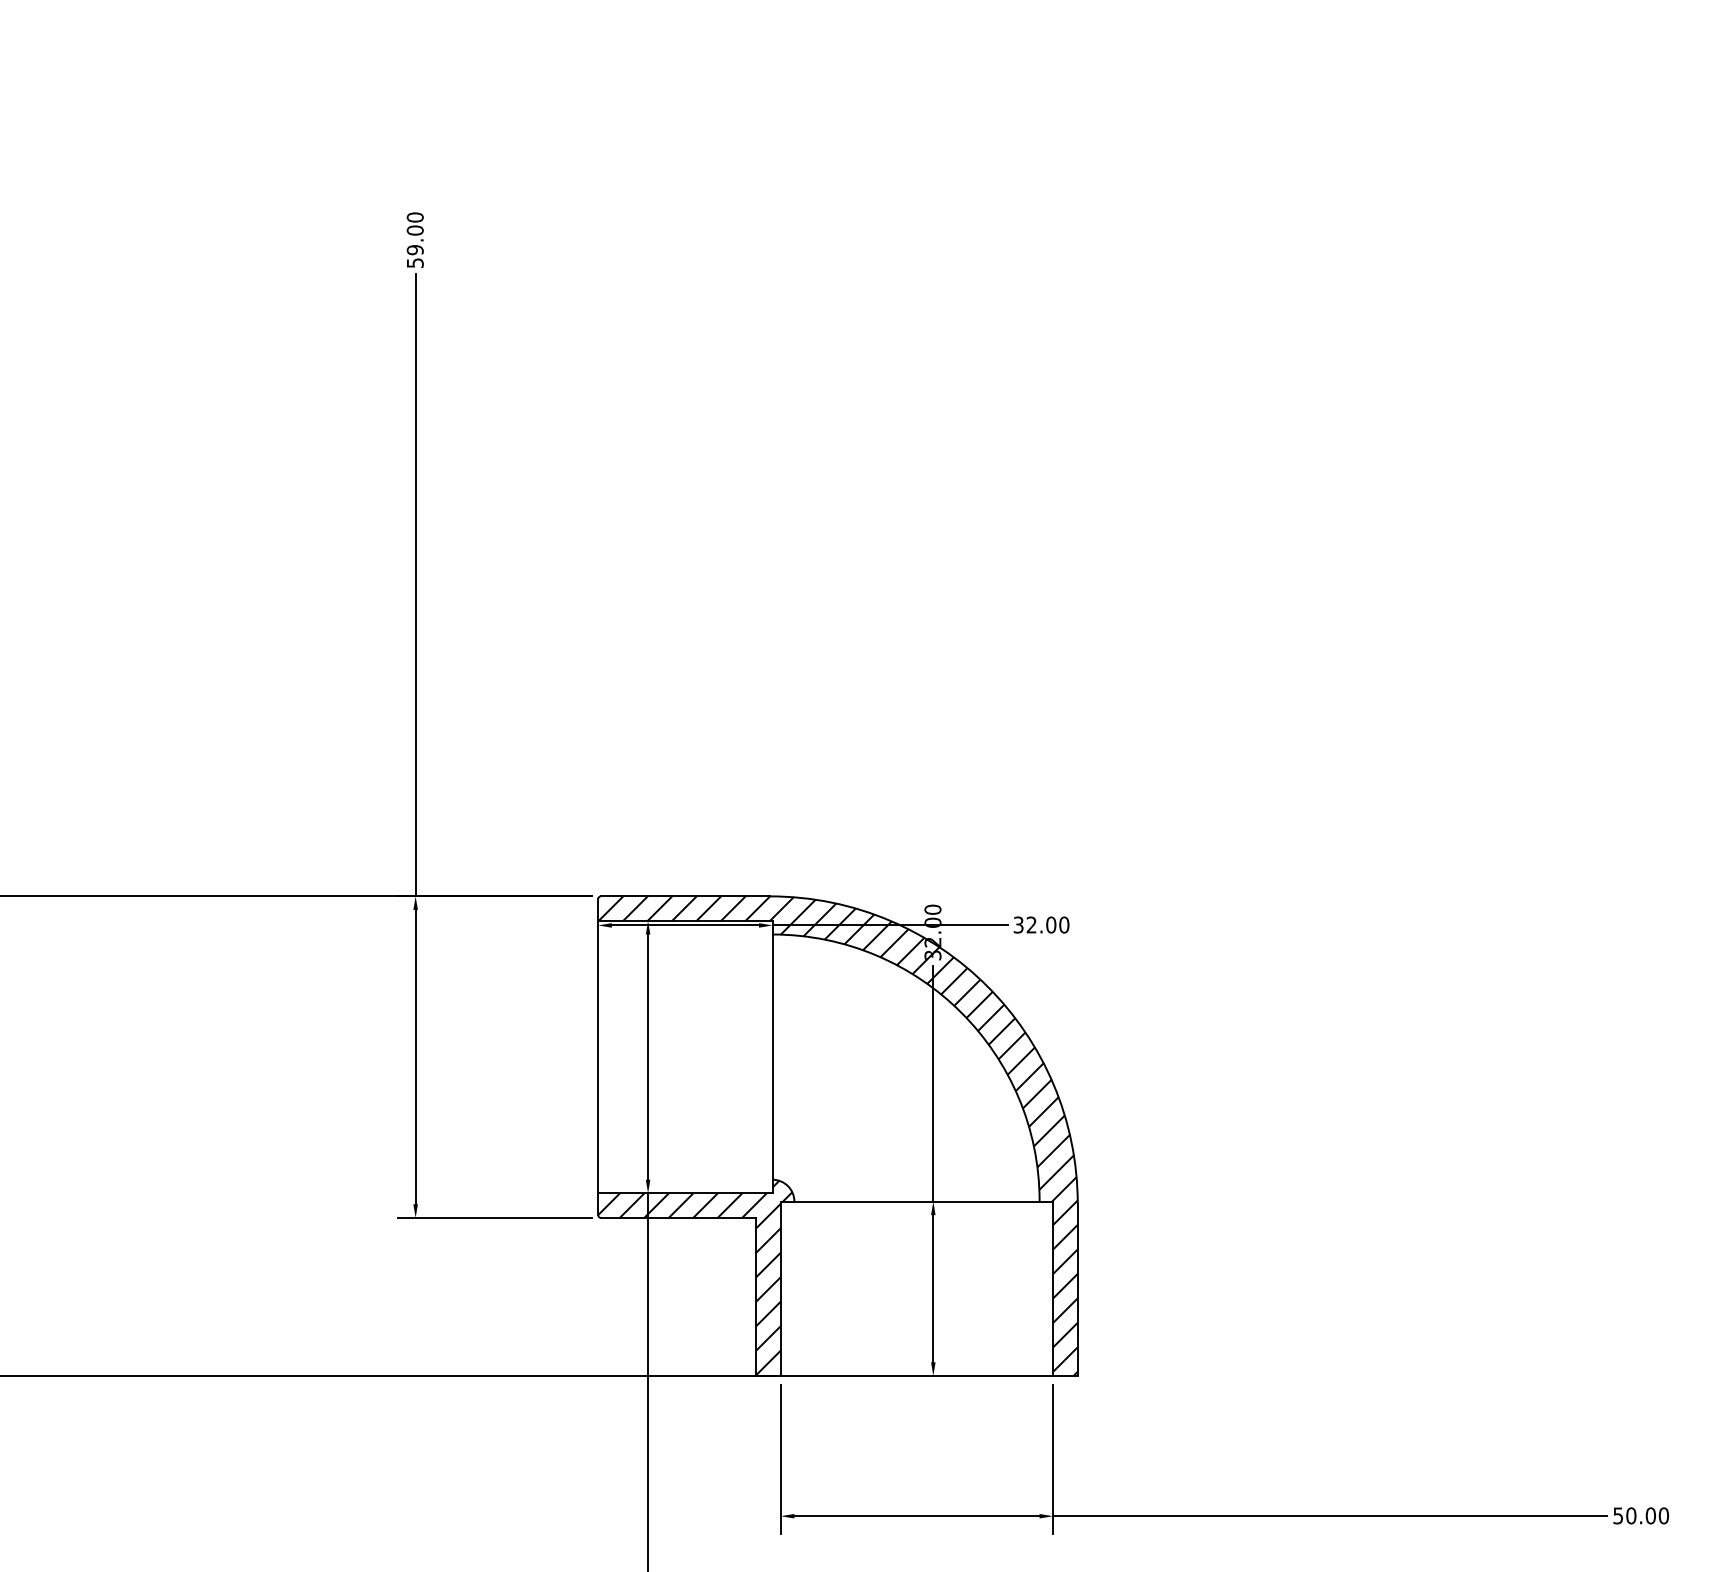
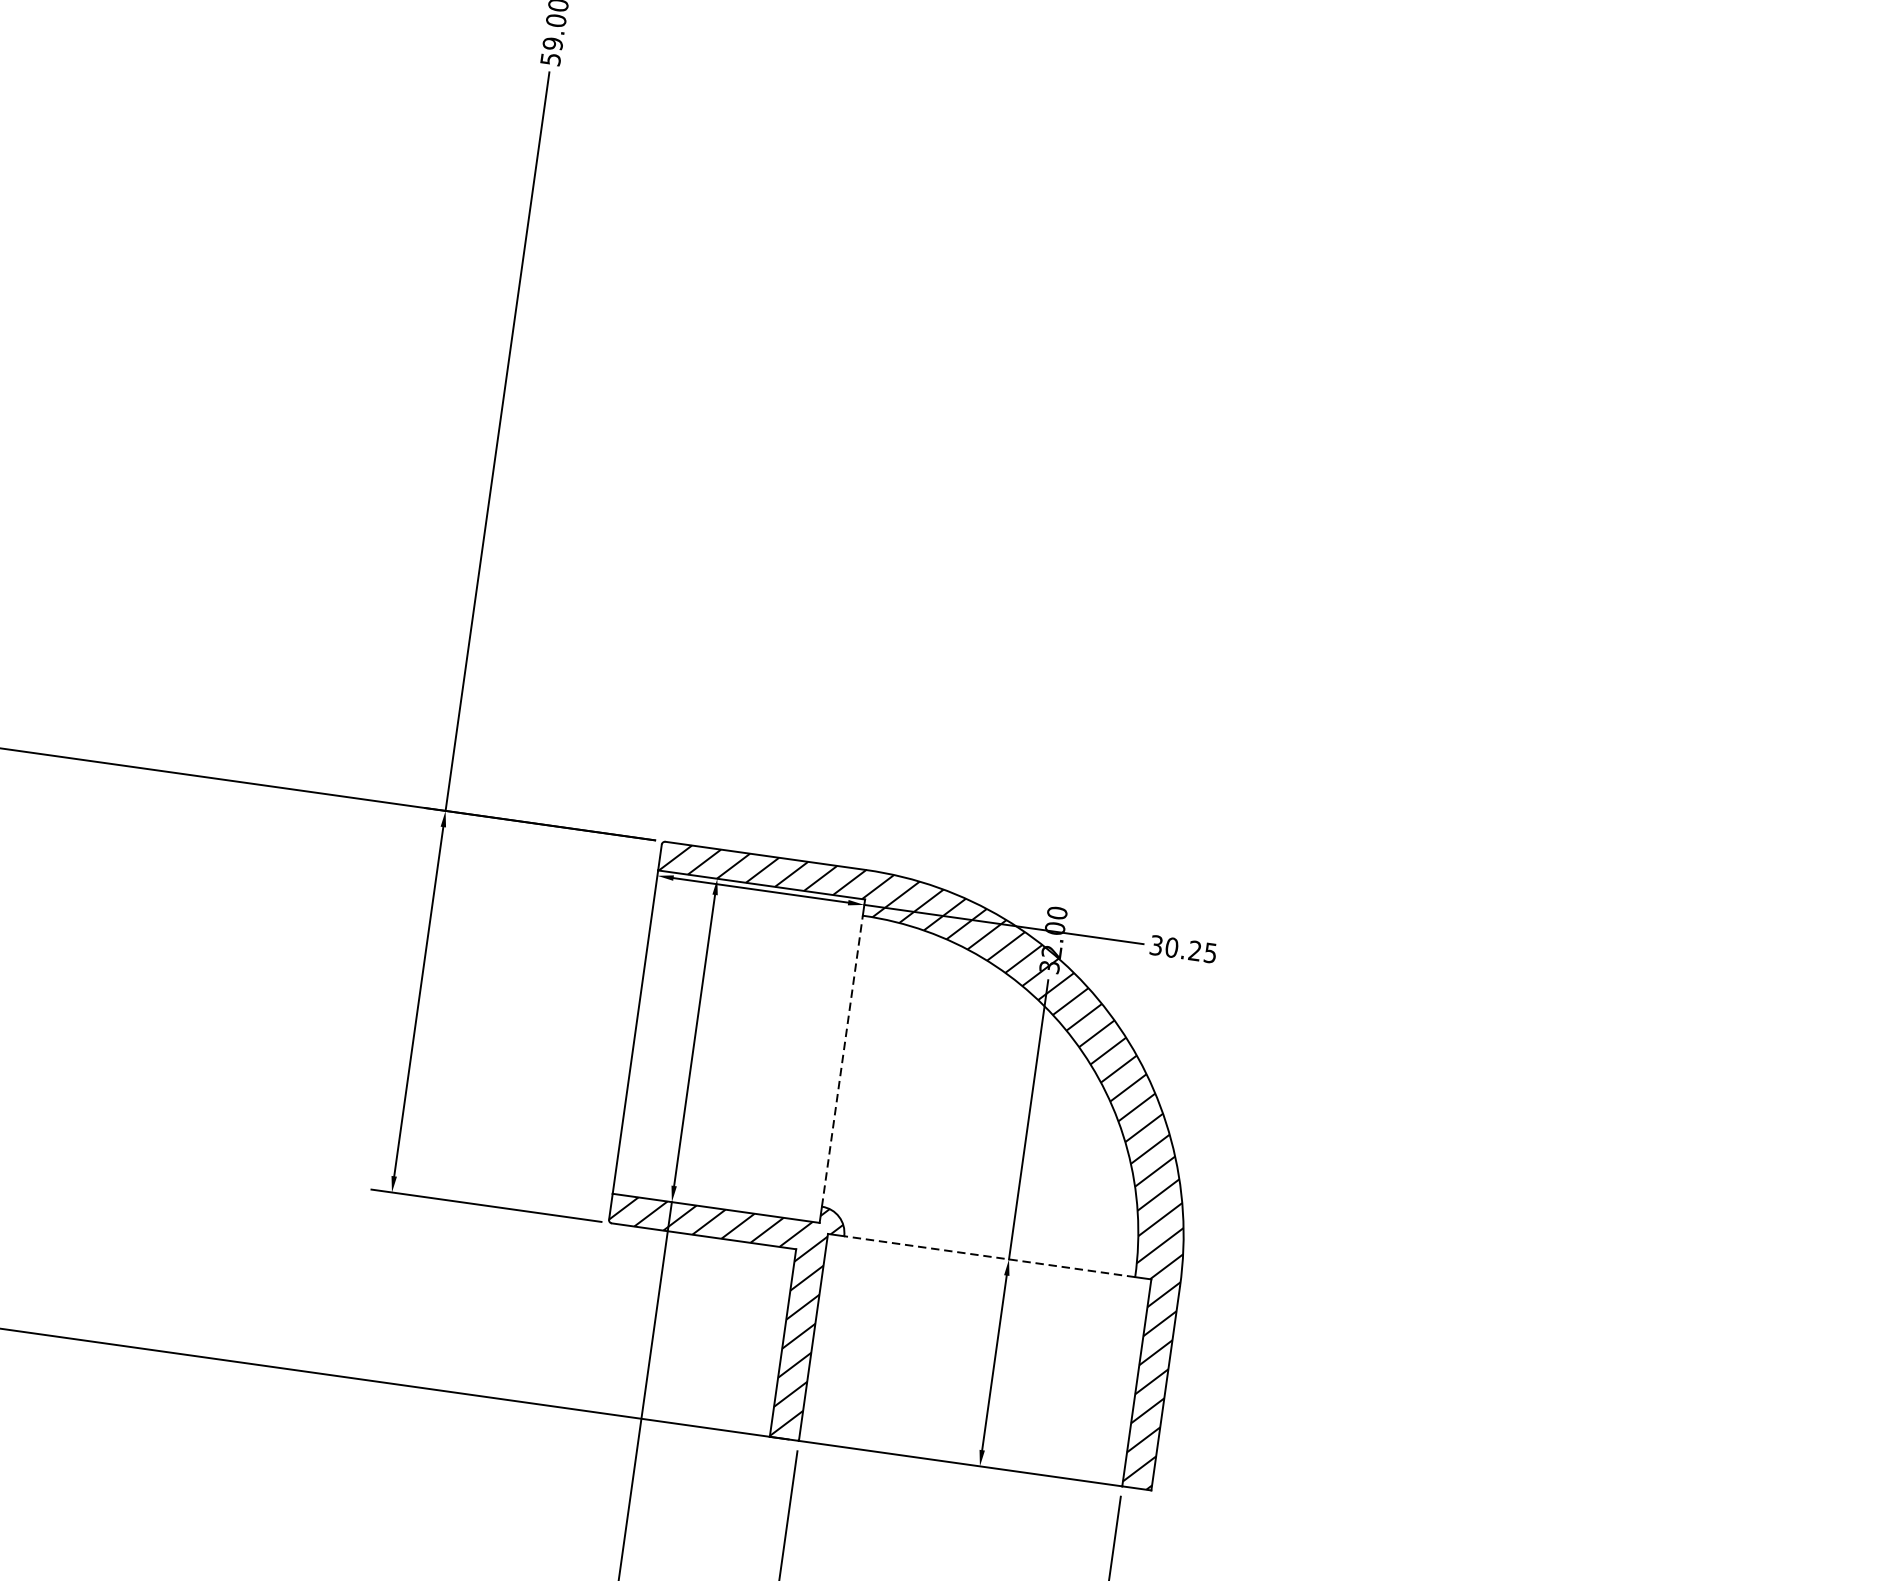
text: (1047, 924) -> (1190, 949), 32.00 -> 30.25
line: (772, 1057) -> (842, 1061), solid -> dashed
line: (917, 1201) -> (990, 1256), solid -> dashed

